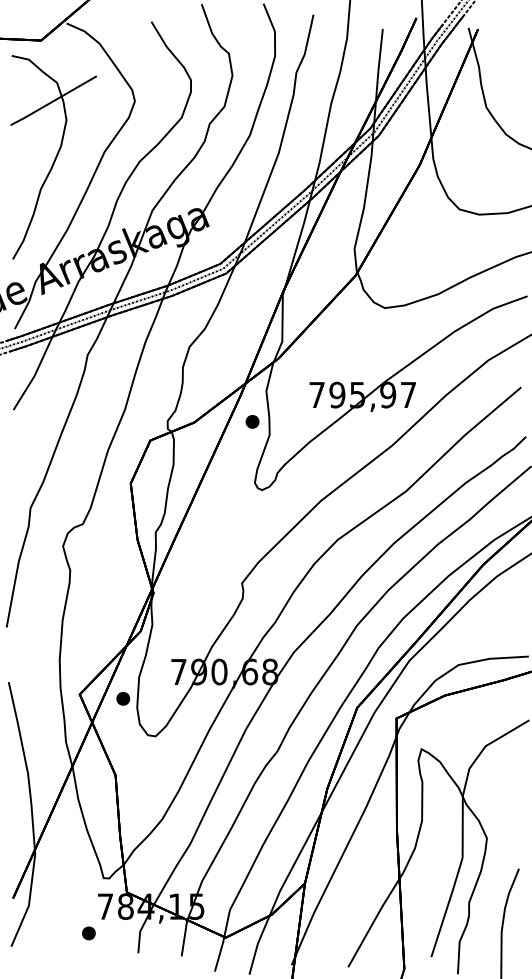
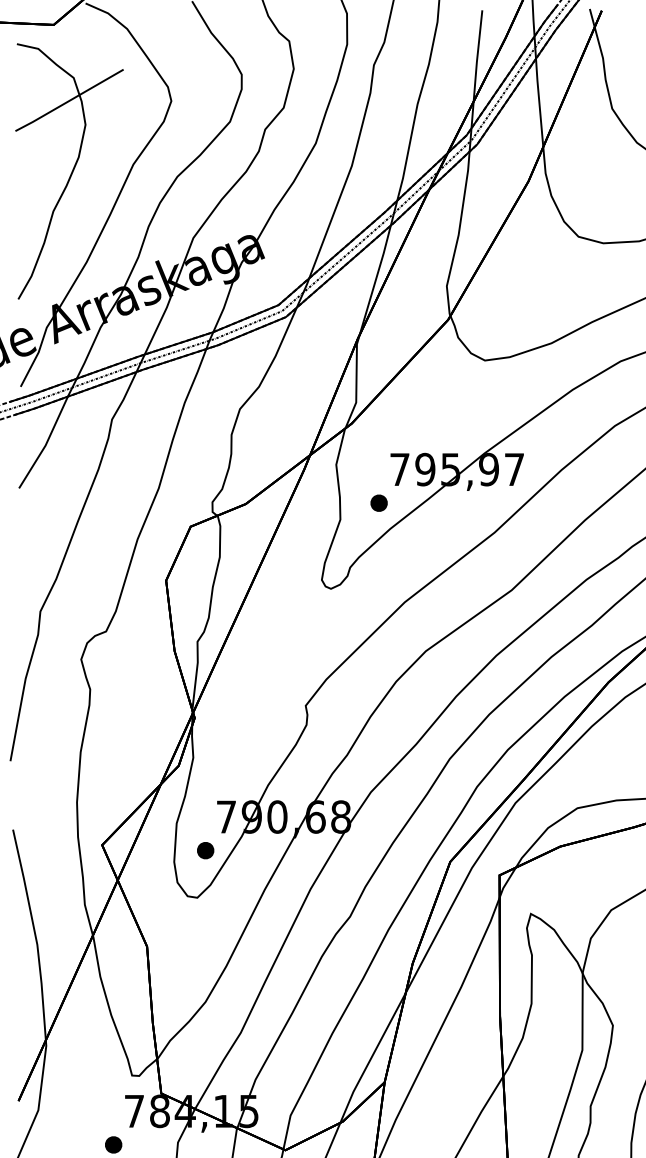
part: (252, 421) -> (379, 502), moved
part: (123, 698) -> (205, 850), moved

